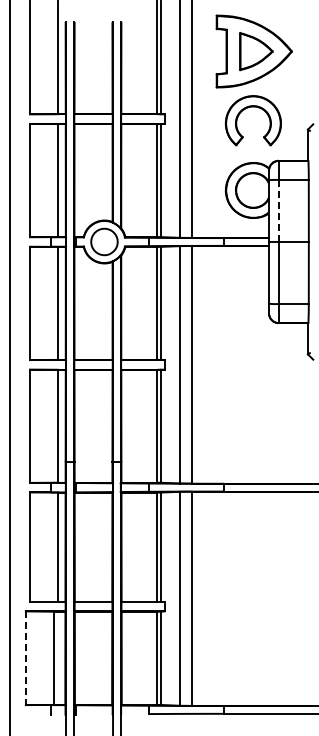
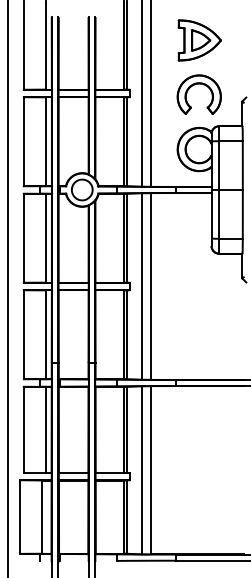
part: (253, 51) -> (199, 40), size x0.71
line: (278, 211) -> (218, 166), dashed -> solid
line: (25, 658) -> (20, 517), dashed -> solid

